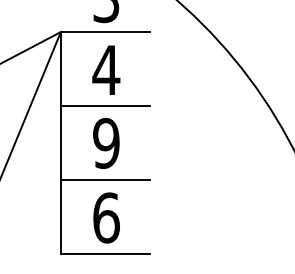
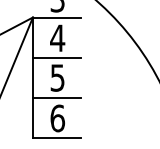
text: (106, 142) -> (57, 77), 9 -> 5

